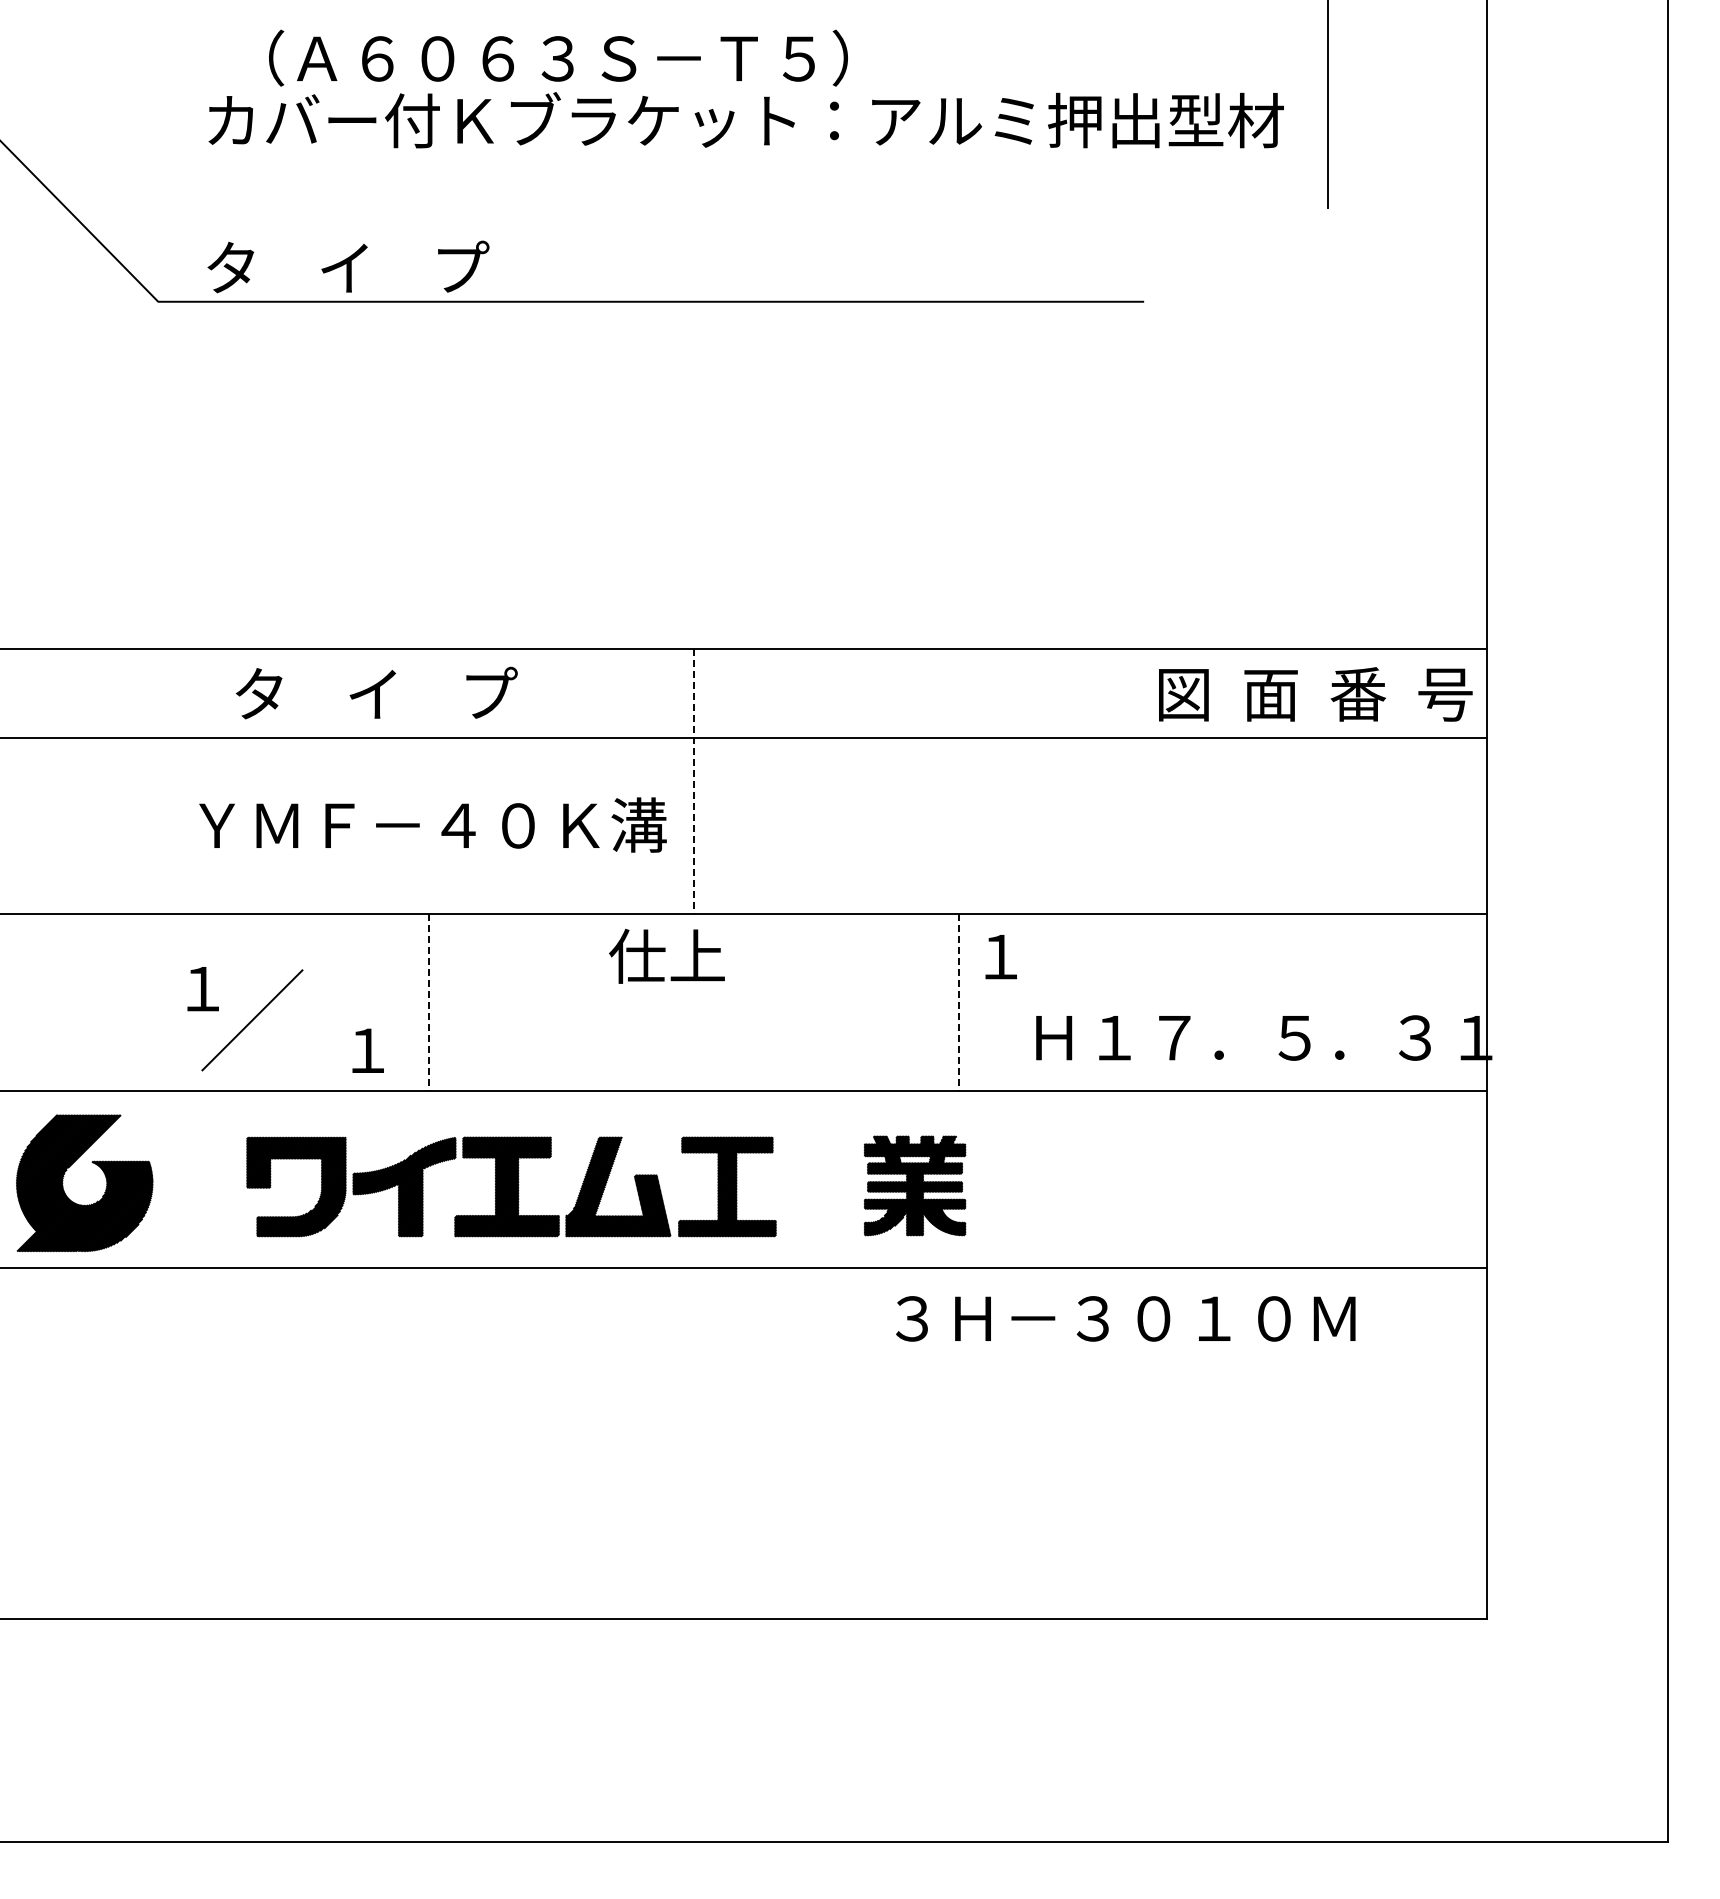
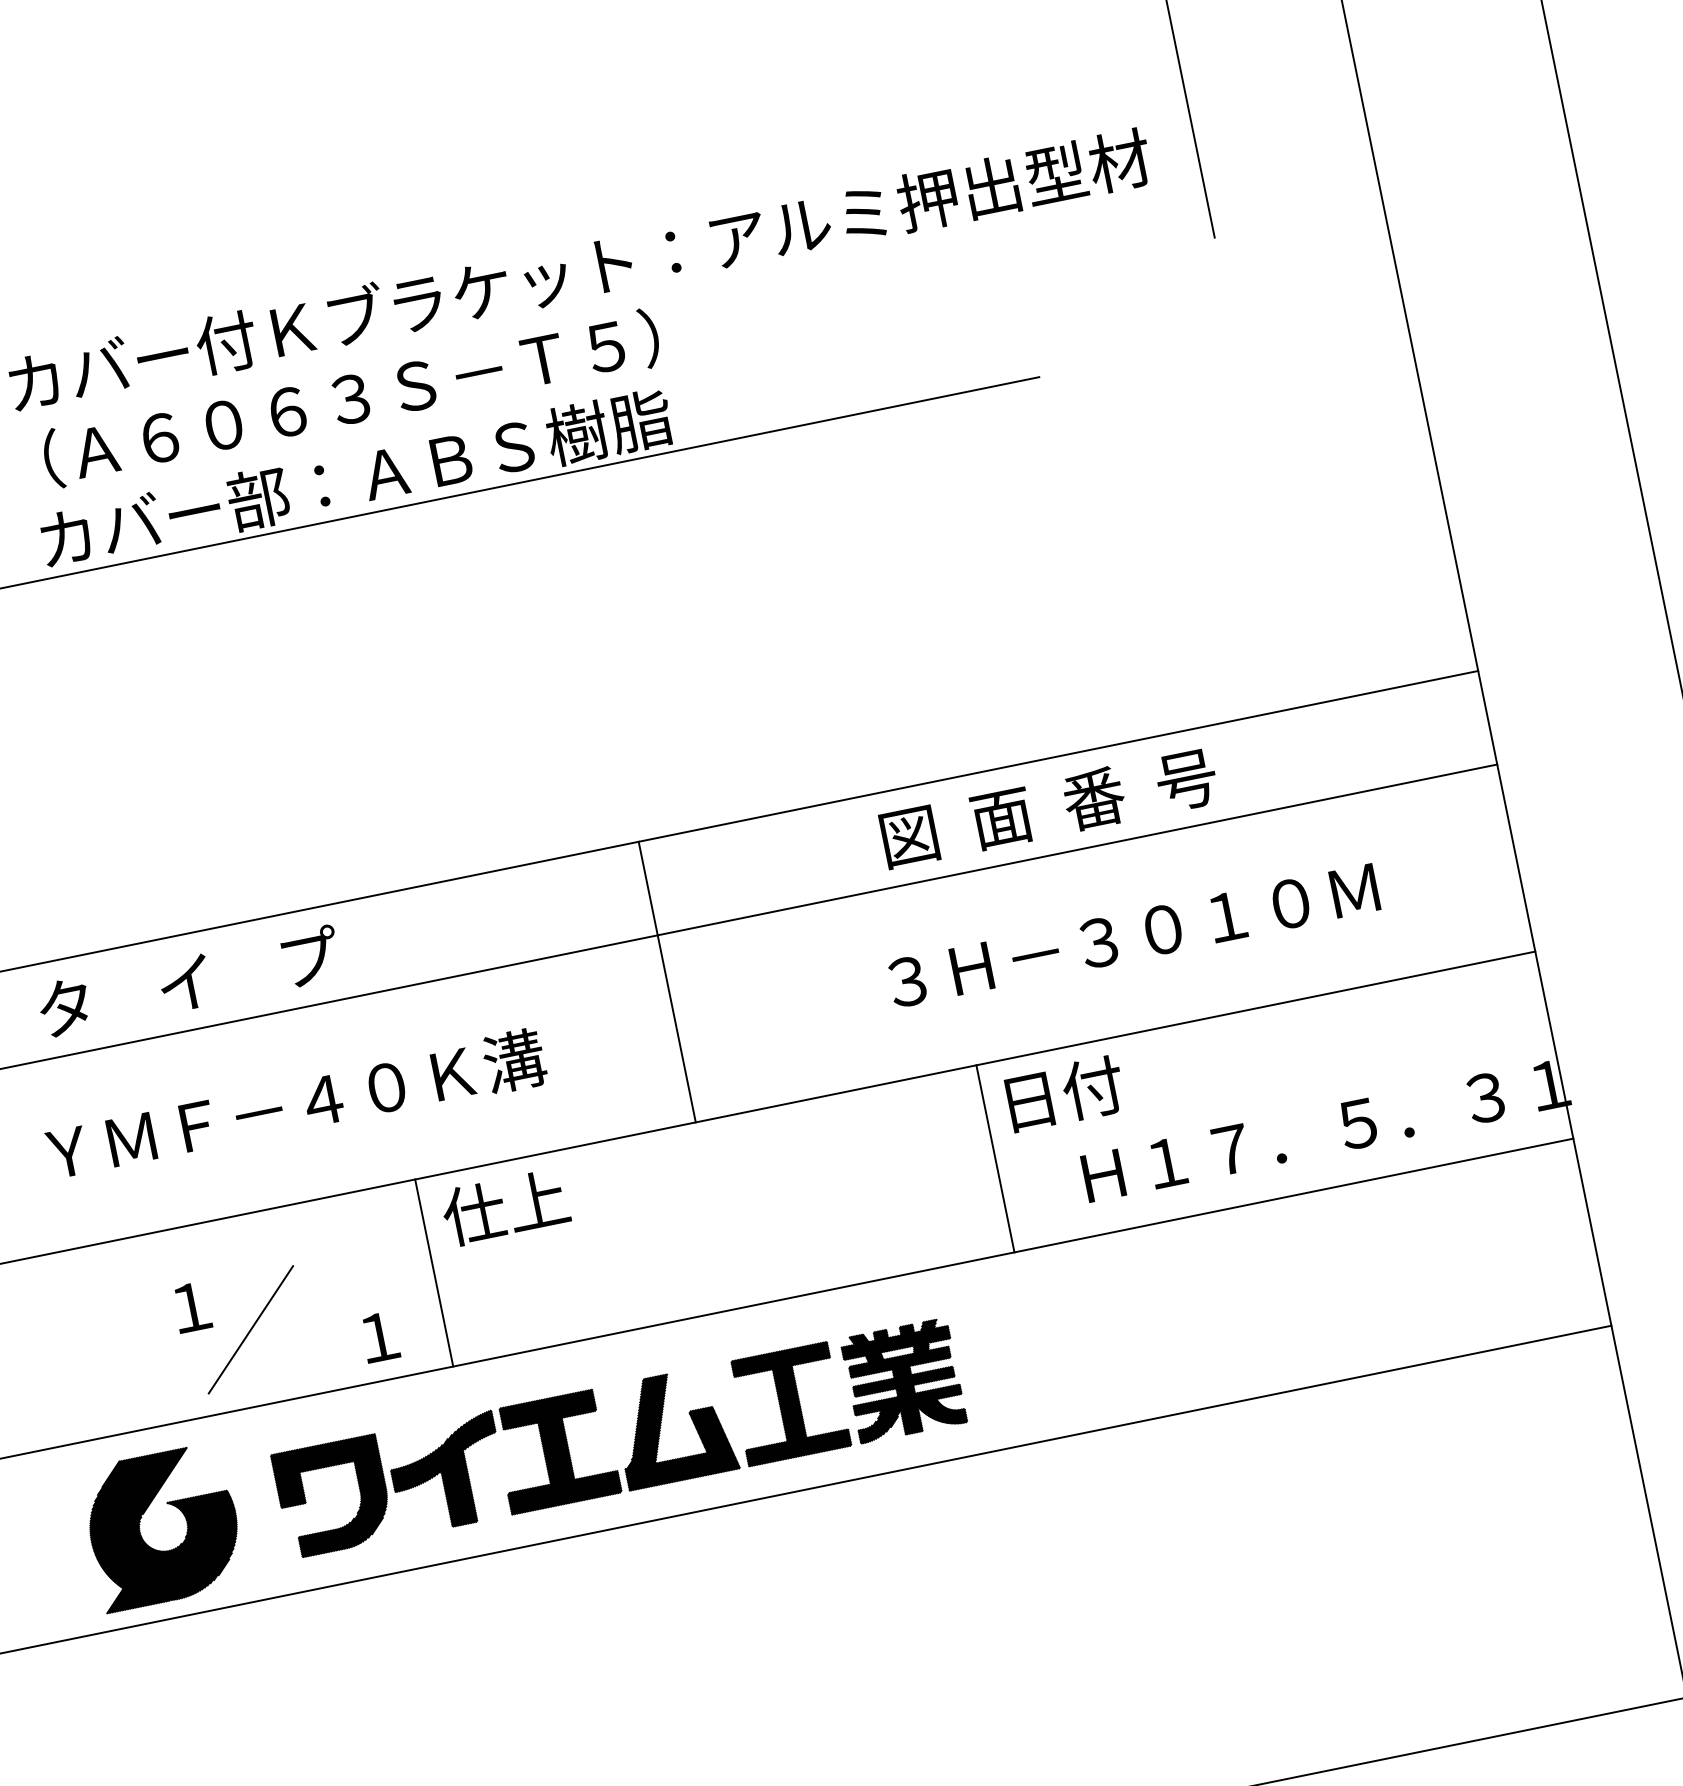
text: (558, 57) -> (351, 397), moved
text: (504, 267) -> (355, 478), タ    イ    プ -> カバー部：ＡＢＳ樹脂
text: (376, 692) -> (188, 980), moved
text: (1315, 694) -> (1048, 808), moved
line: (694, 781) -> (667, 981), dashed -> solid
text: (432, 824) -> (295, 1104), moved
text: (666, 955) -> (504, 1206), moved
text: (1034, 956) -> (1065, 1093), １ -> 日付
line: (429, 1003) -> (434, 1273), dashed -> solid
line: (959, 1003) -> (995, 1159), dashed -> solid
part: (92, 1163) -> (167, 1504), moved
part: (915, 1185) -> (904, 1380), moved
text: (1125, 1318) -> (1133, 935), moved

